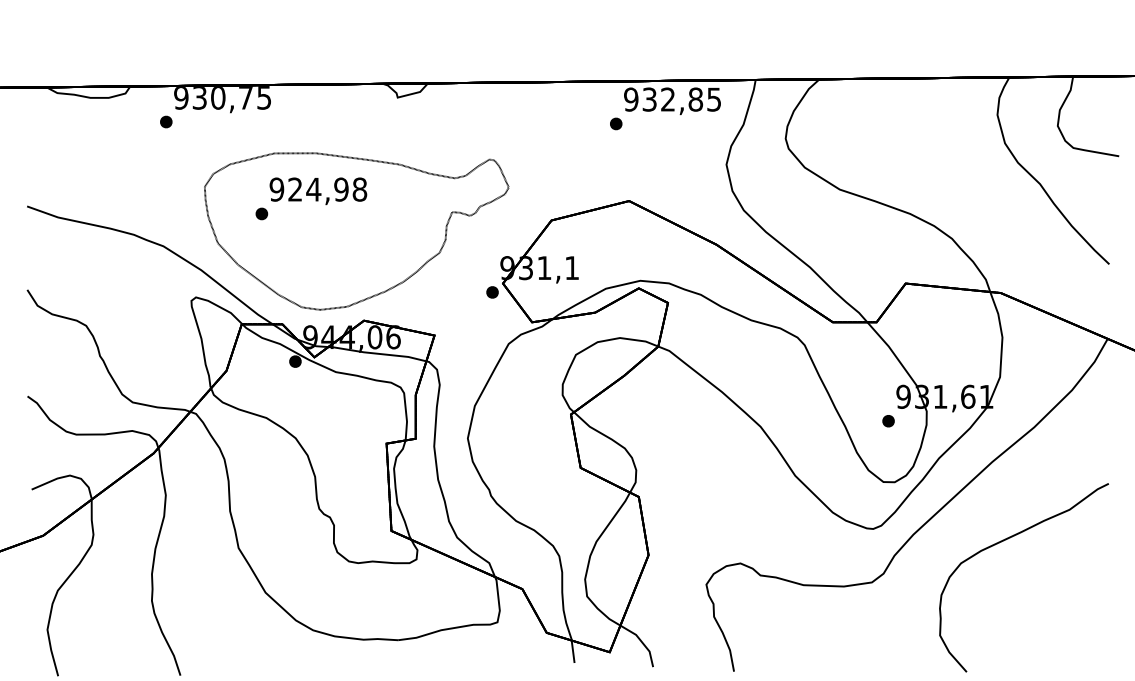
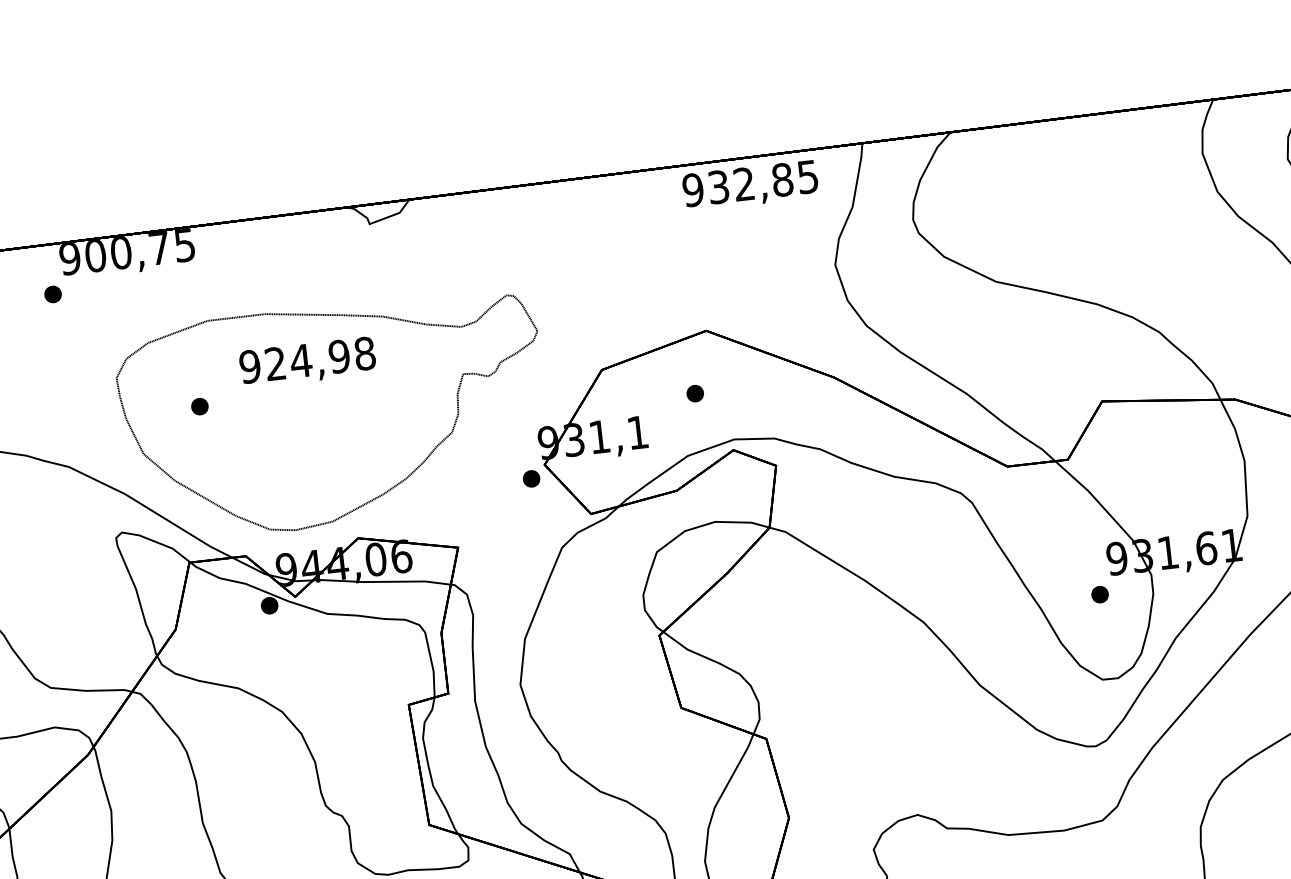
text: (199, 98) -> (95, 256), 930,75 -> 900,75
part: (616, 123) -> (695, 392), moved
text: (318, 191) -> (307, 362), moved

